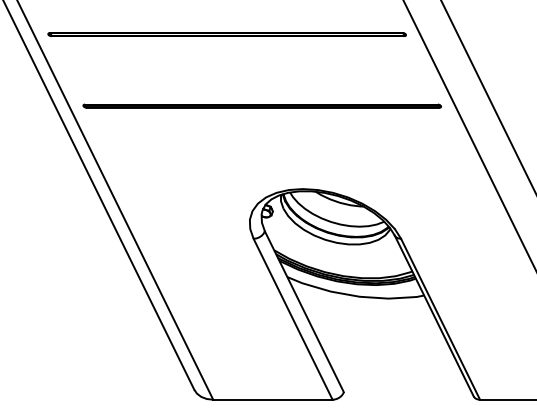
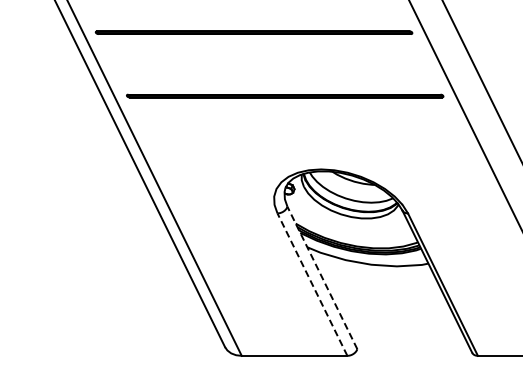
line: (304, 311) -> (322, 277), solid -> dashed
line: (293, 319) -> (312, 284), solid -> dashed

